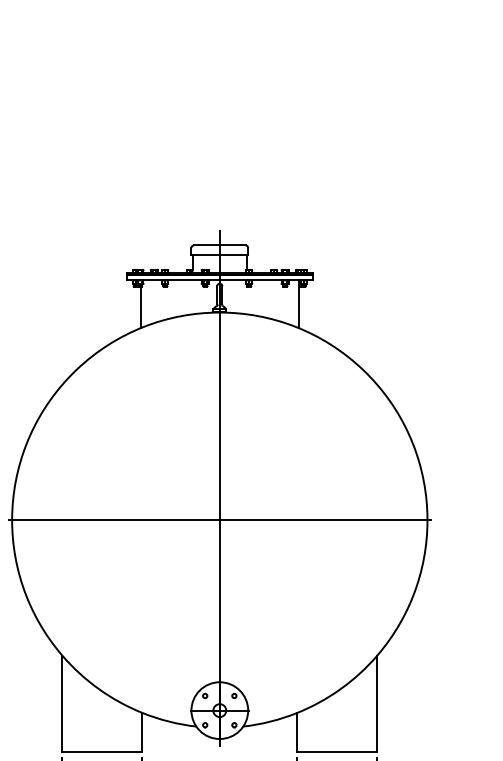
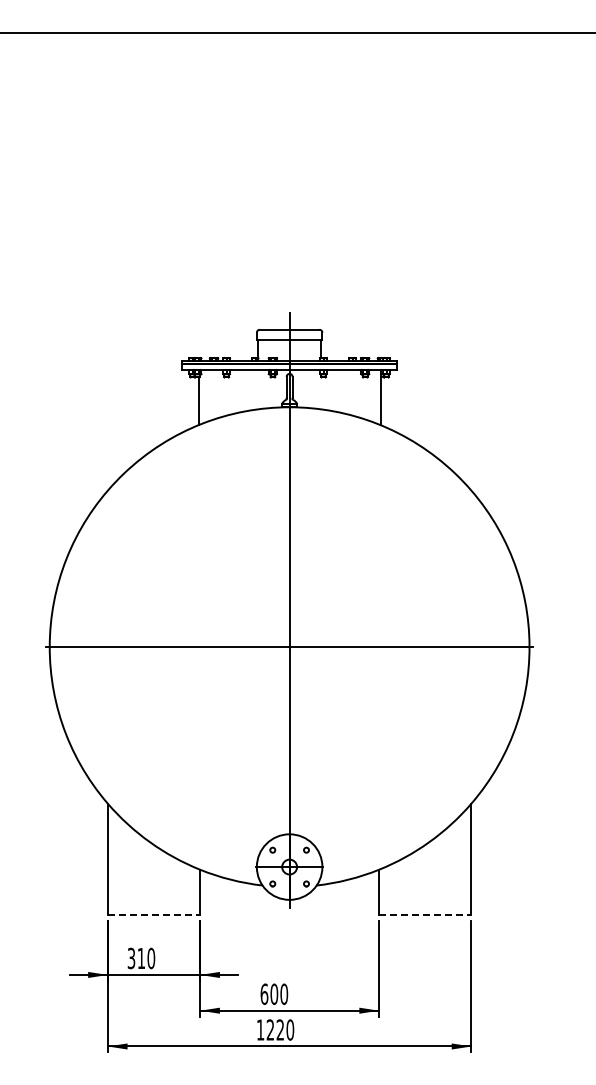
line: (102, 752) -> (154, 915), solid -> dashed
line: (337, 752) -> (425, 915), solid -> dashed

